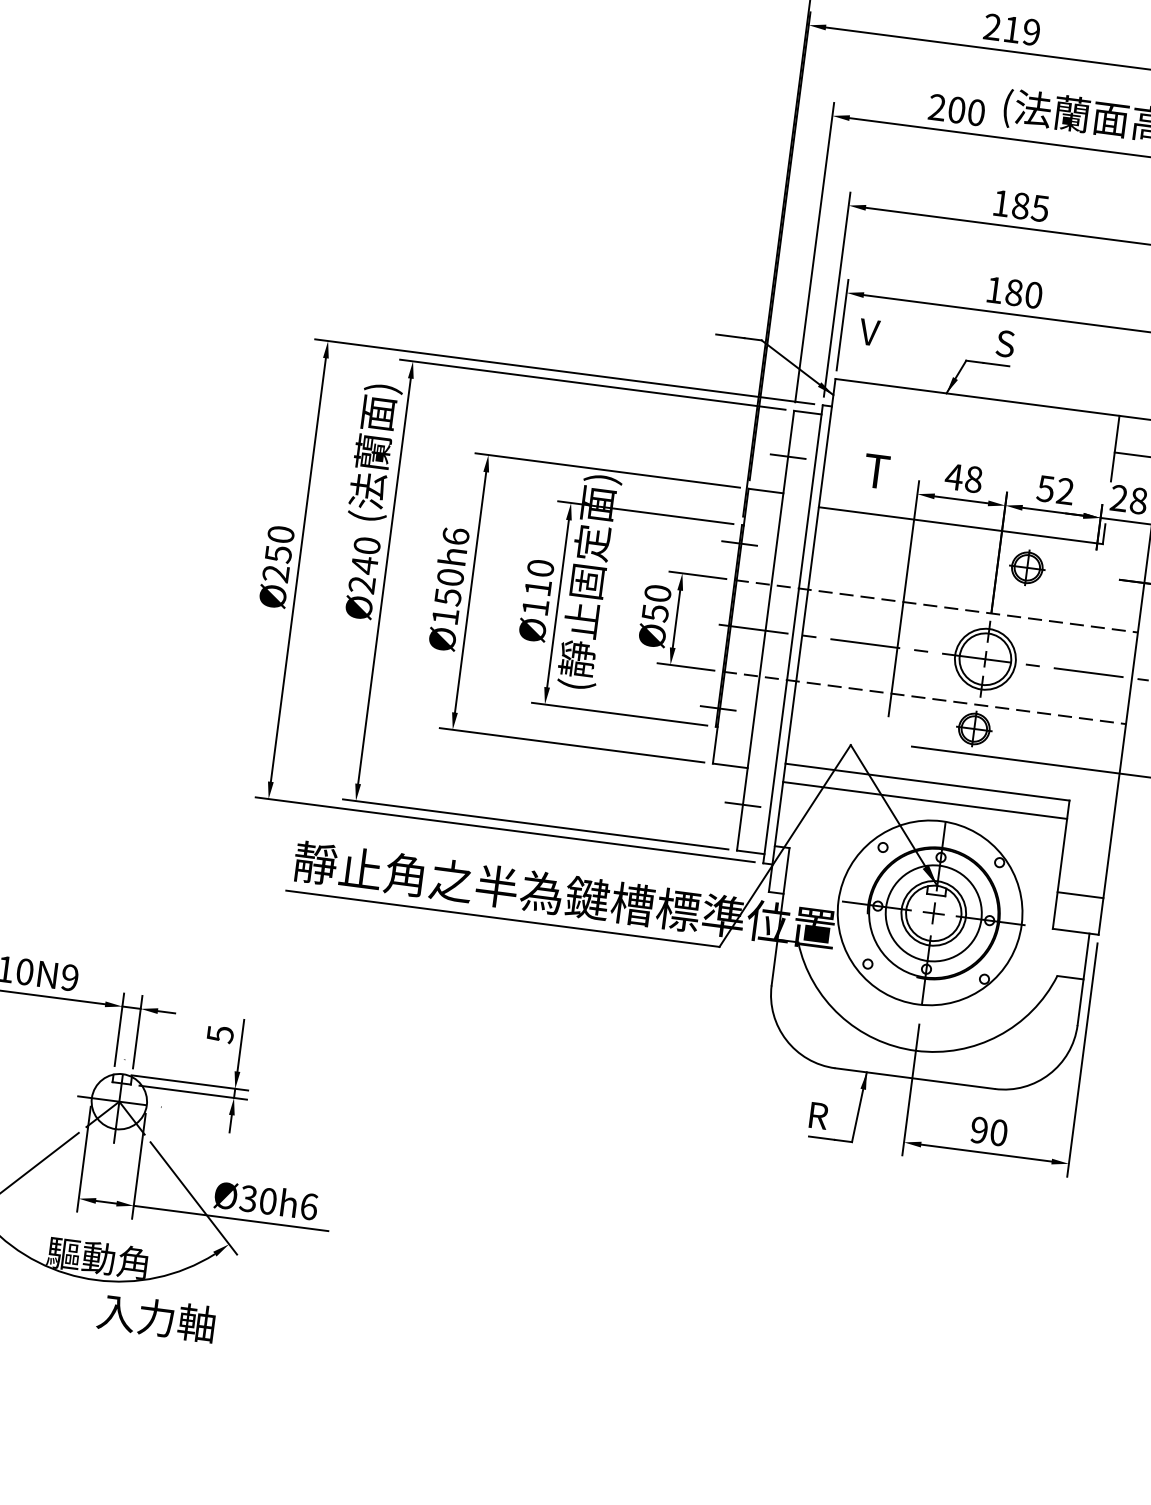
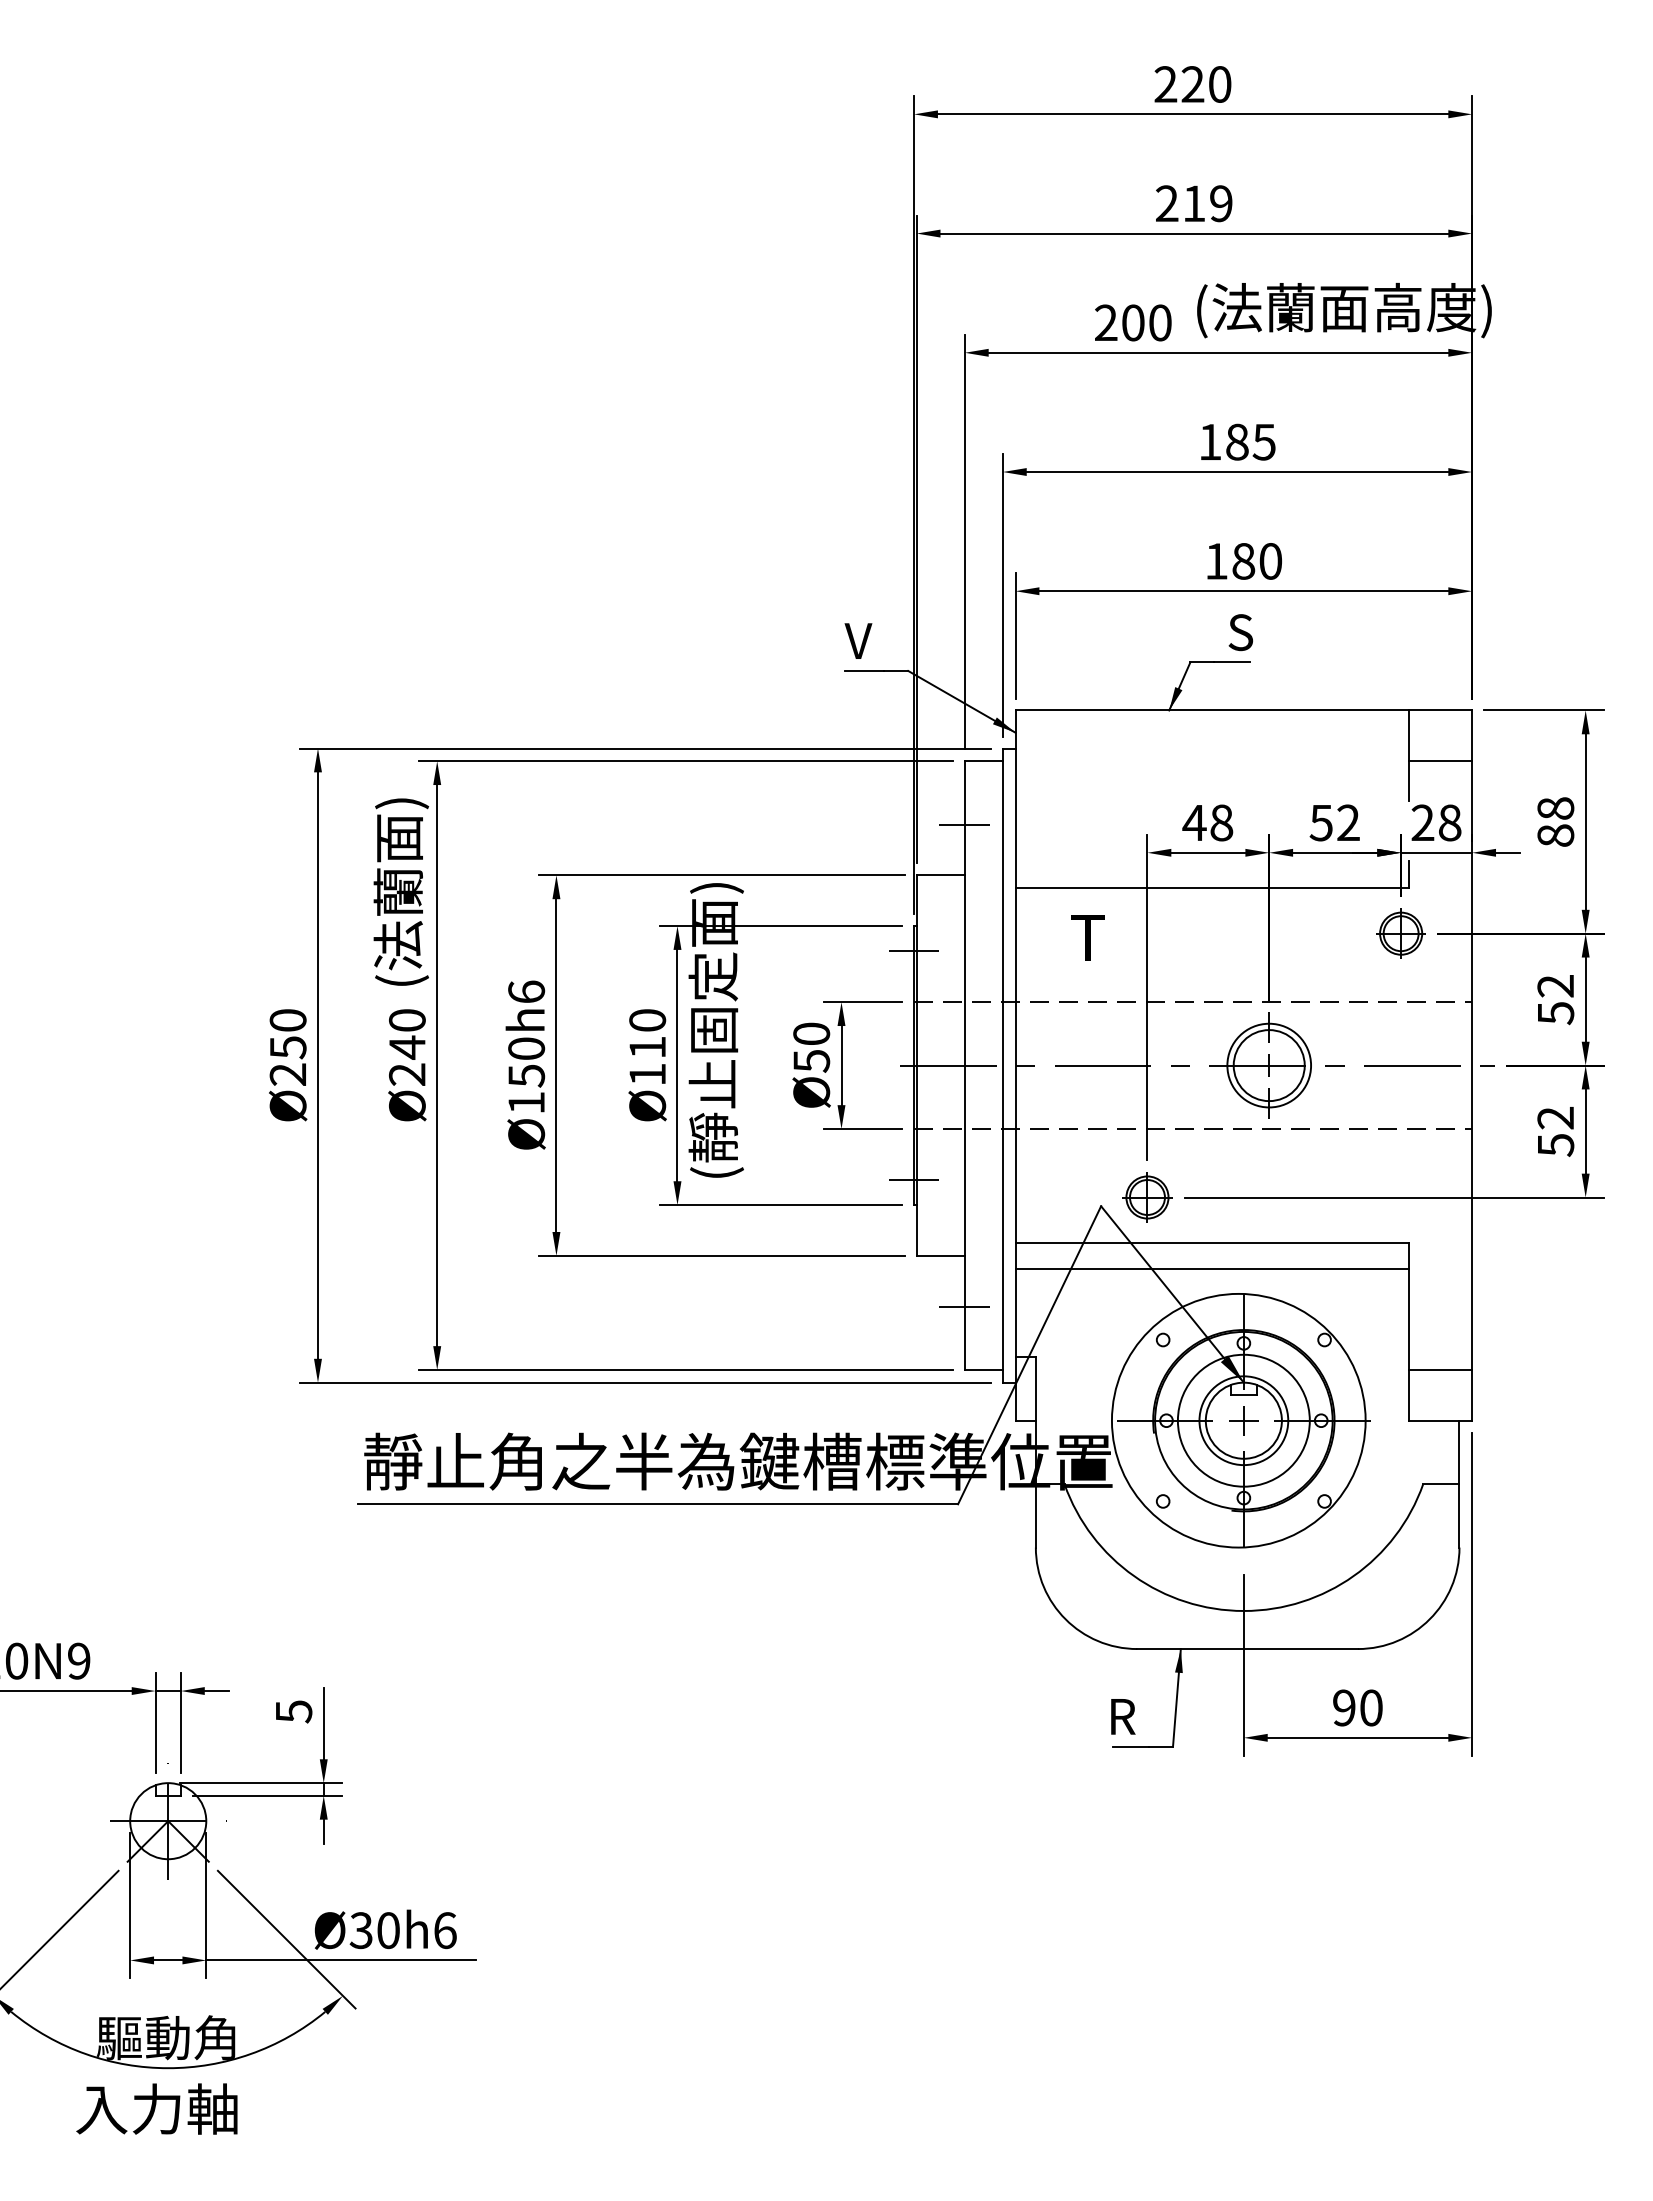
text: (869, 332) -> (858, 640), moved
text: (876, 470) -> (1087, 937), moved
part: (1026, 567) -> (1400, 933), moved
part: (974, 729) -> (1147, 1197), moved
text: (156, 1317) -> (156, 2108), moved

